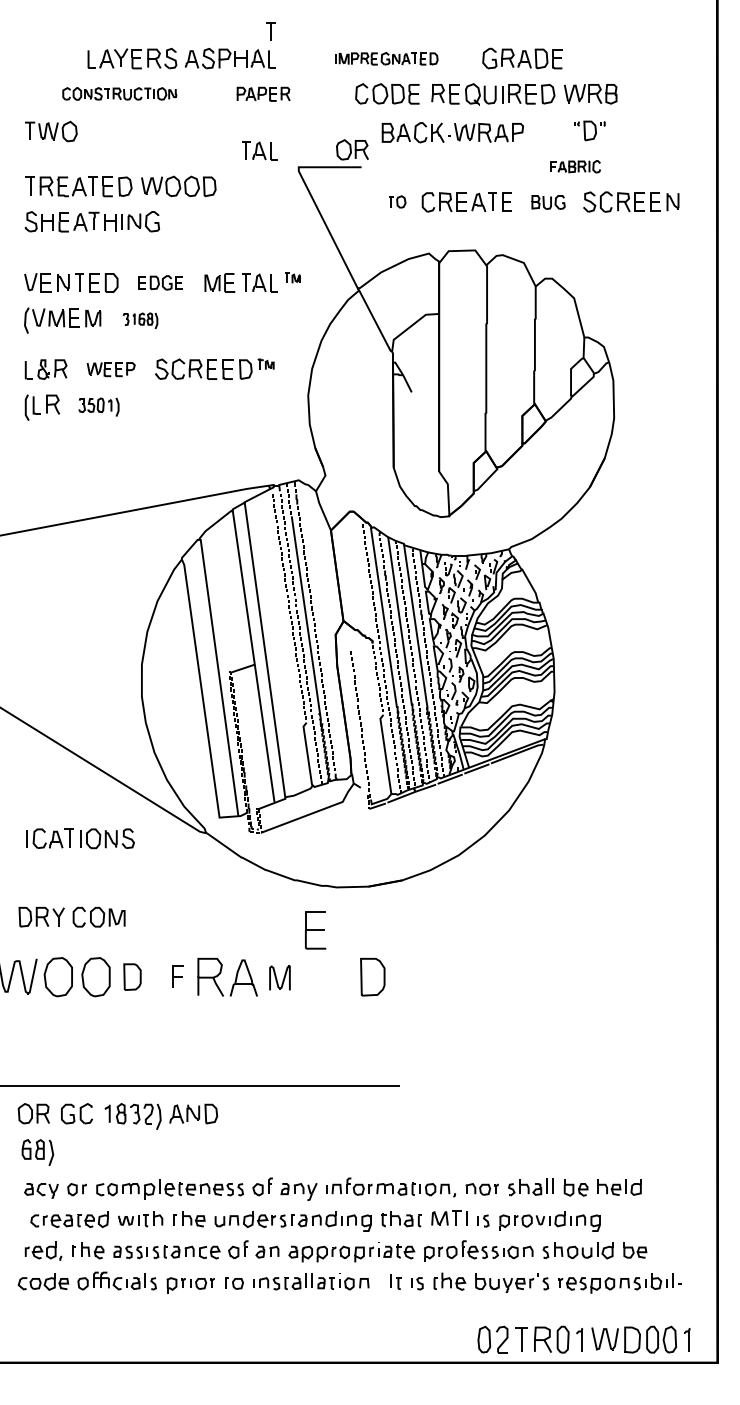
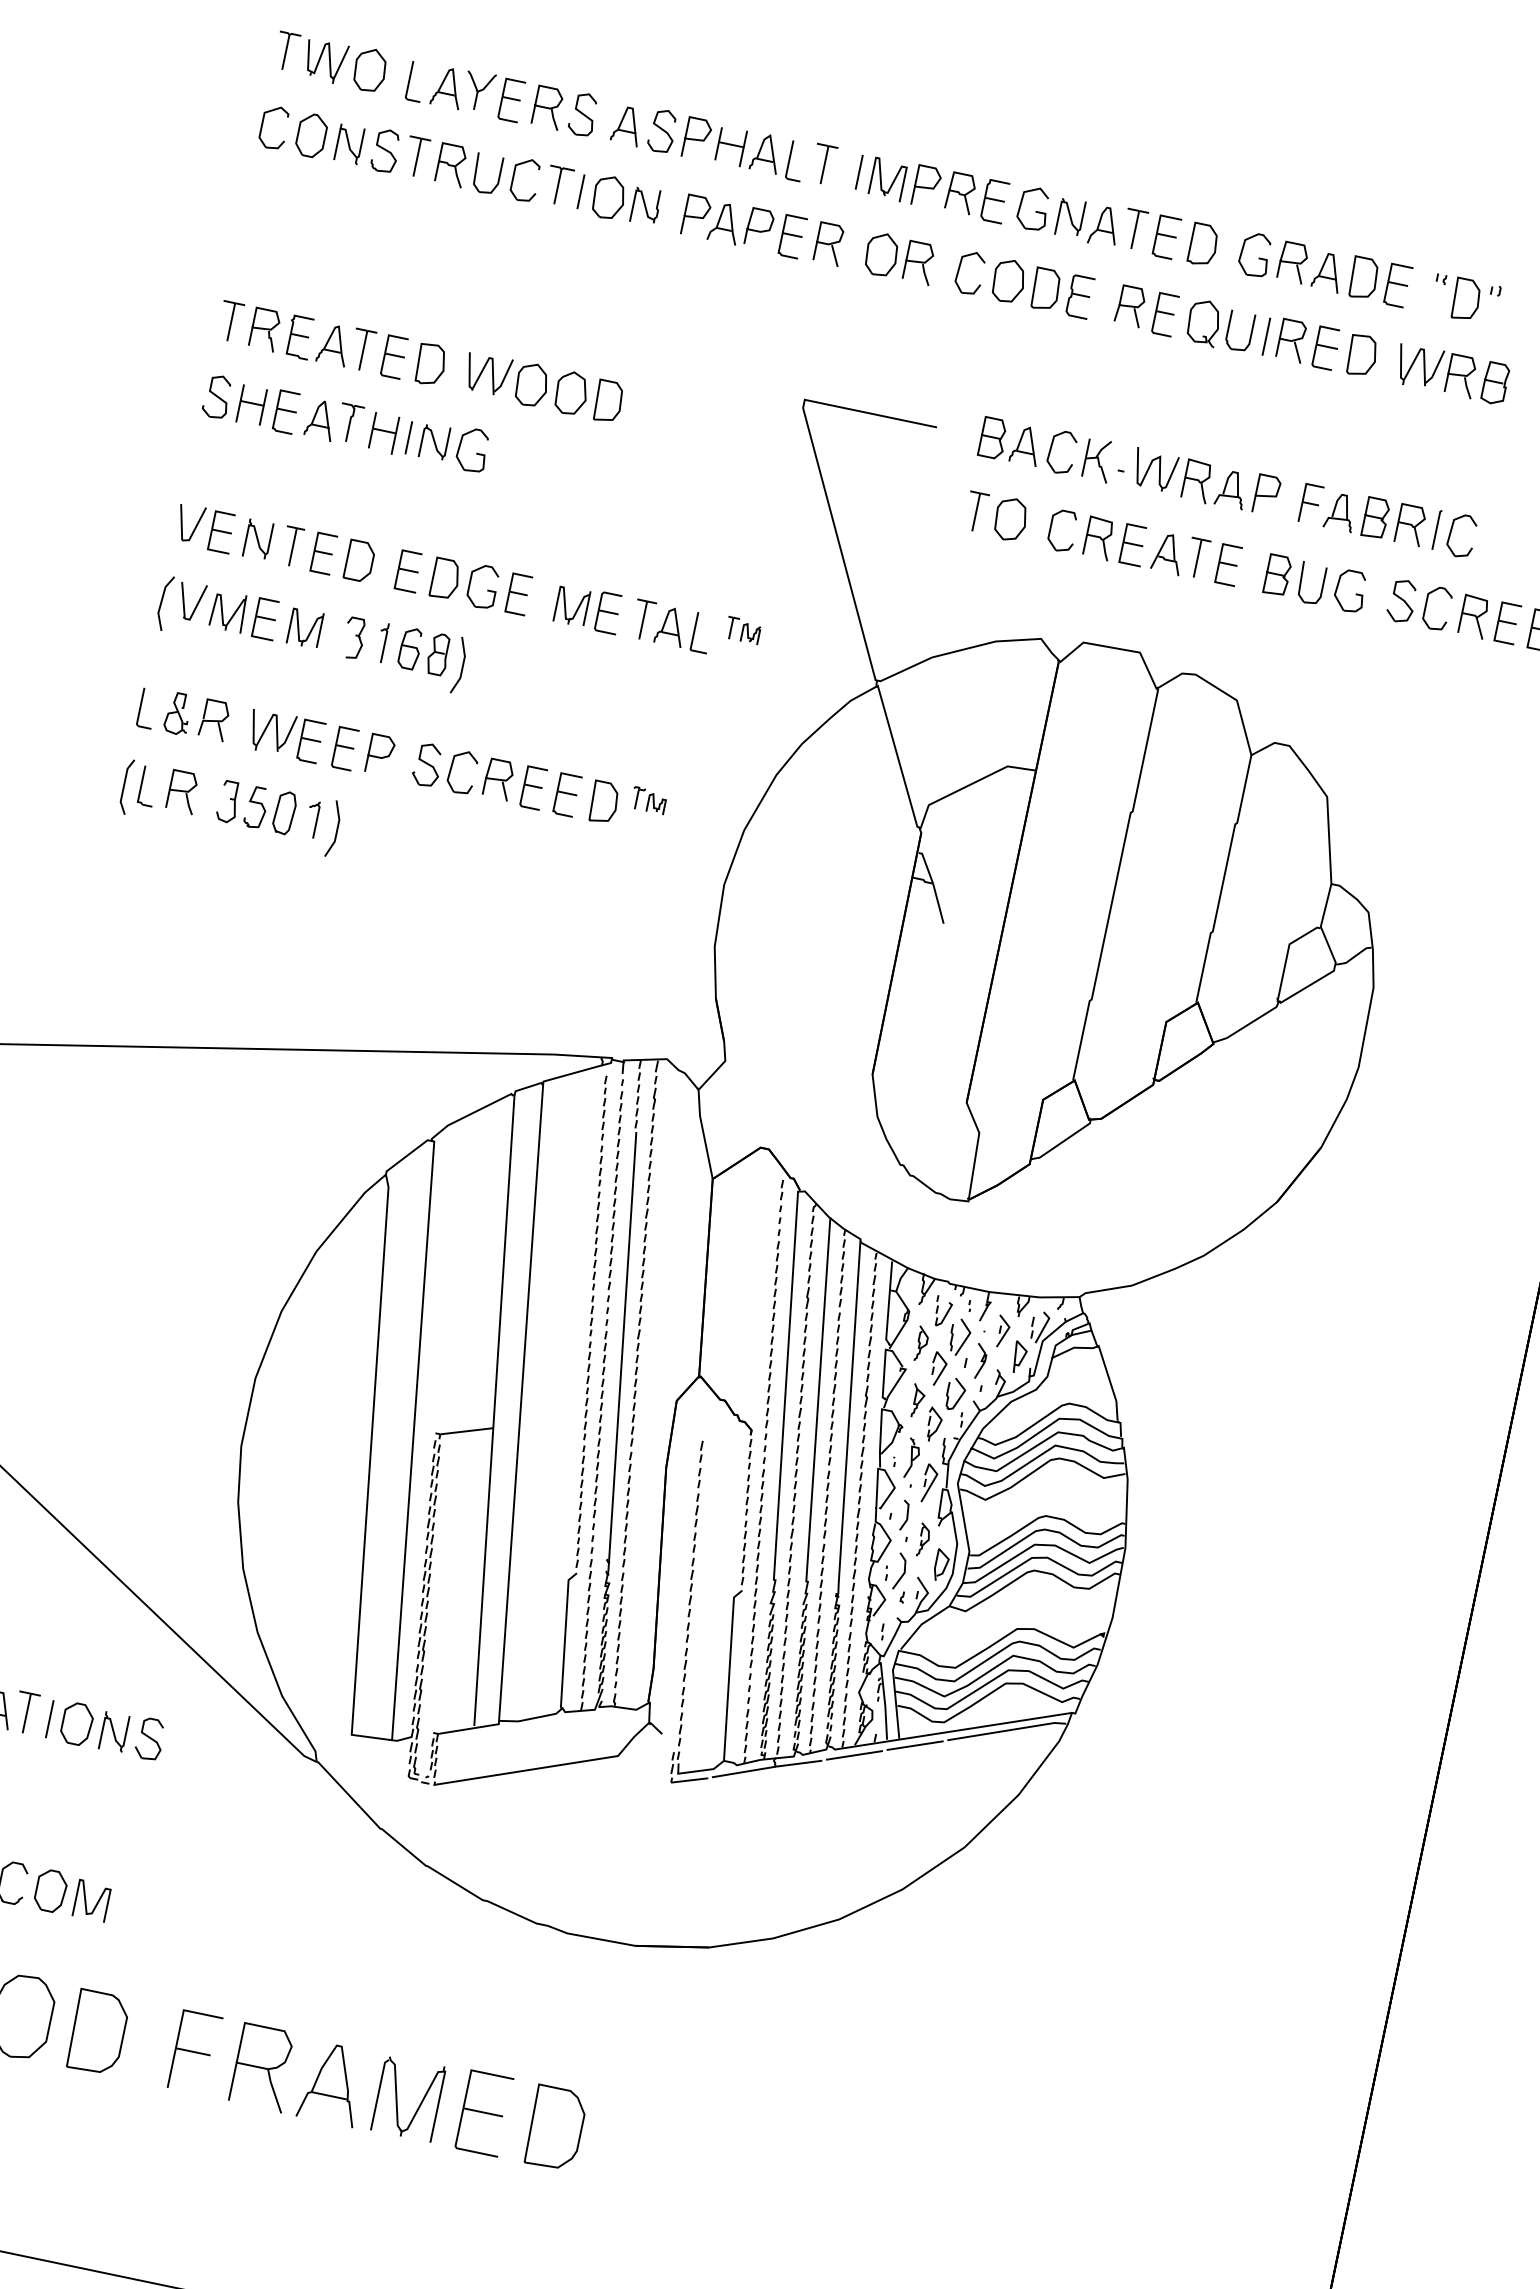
part: (270, 31) -> (822, 164), moved
part: (386, 58) -> (1037, 209), size x1.67
part: (119, 93) -> (459, 165), size x1.67
part: (263, 94) -> (762, 230), size x1.43
part: (589, 130) -> (1465, 298), moved
part: (51, 131) -> (331, 61), moved
part: (452, 132) -> (1128, 465), moved
part: (352, 149) -> (899, 257), moved
part: (259, 150) -> (729, 347), removed
part: (575, 166) -> (1388, 519), size x1.67
part: (397, 201) -> (997, 515), size x1.67
part: (548, 202) -> (1315, 583), size x1.43
part: (160, 282) -> (462, 581), size x1.43
part: (140, 320) -> (403, 652), size x1.67
part: (110, 369) -> (319, 742), size x1.43
part: (98, 406) -> (277, 815), size x1.43
part: (315, 930) -> (483, 2113), moved
part: (132, 976) -> (98, 2031), size x1.43
part: (177, 976) -> (193, 2051), size x1.67
part: (372, 976) -> (555, 2126), moved
part: (279, 977) -> (407, 2097), size x1.43

